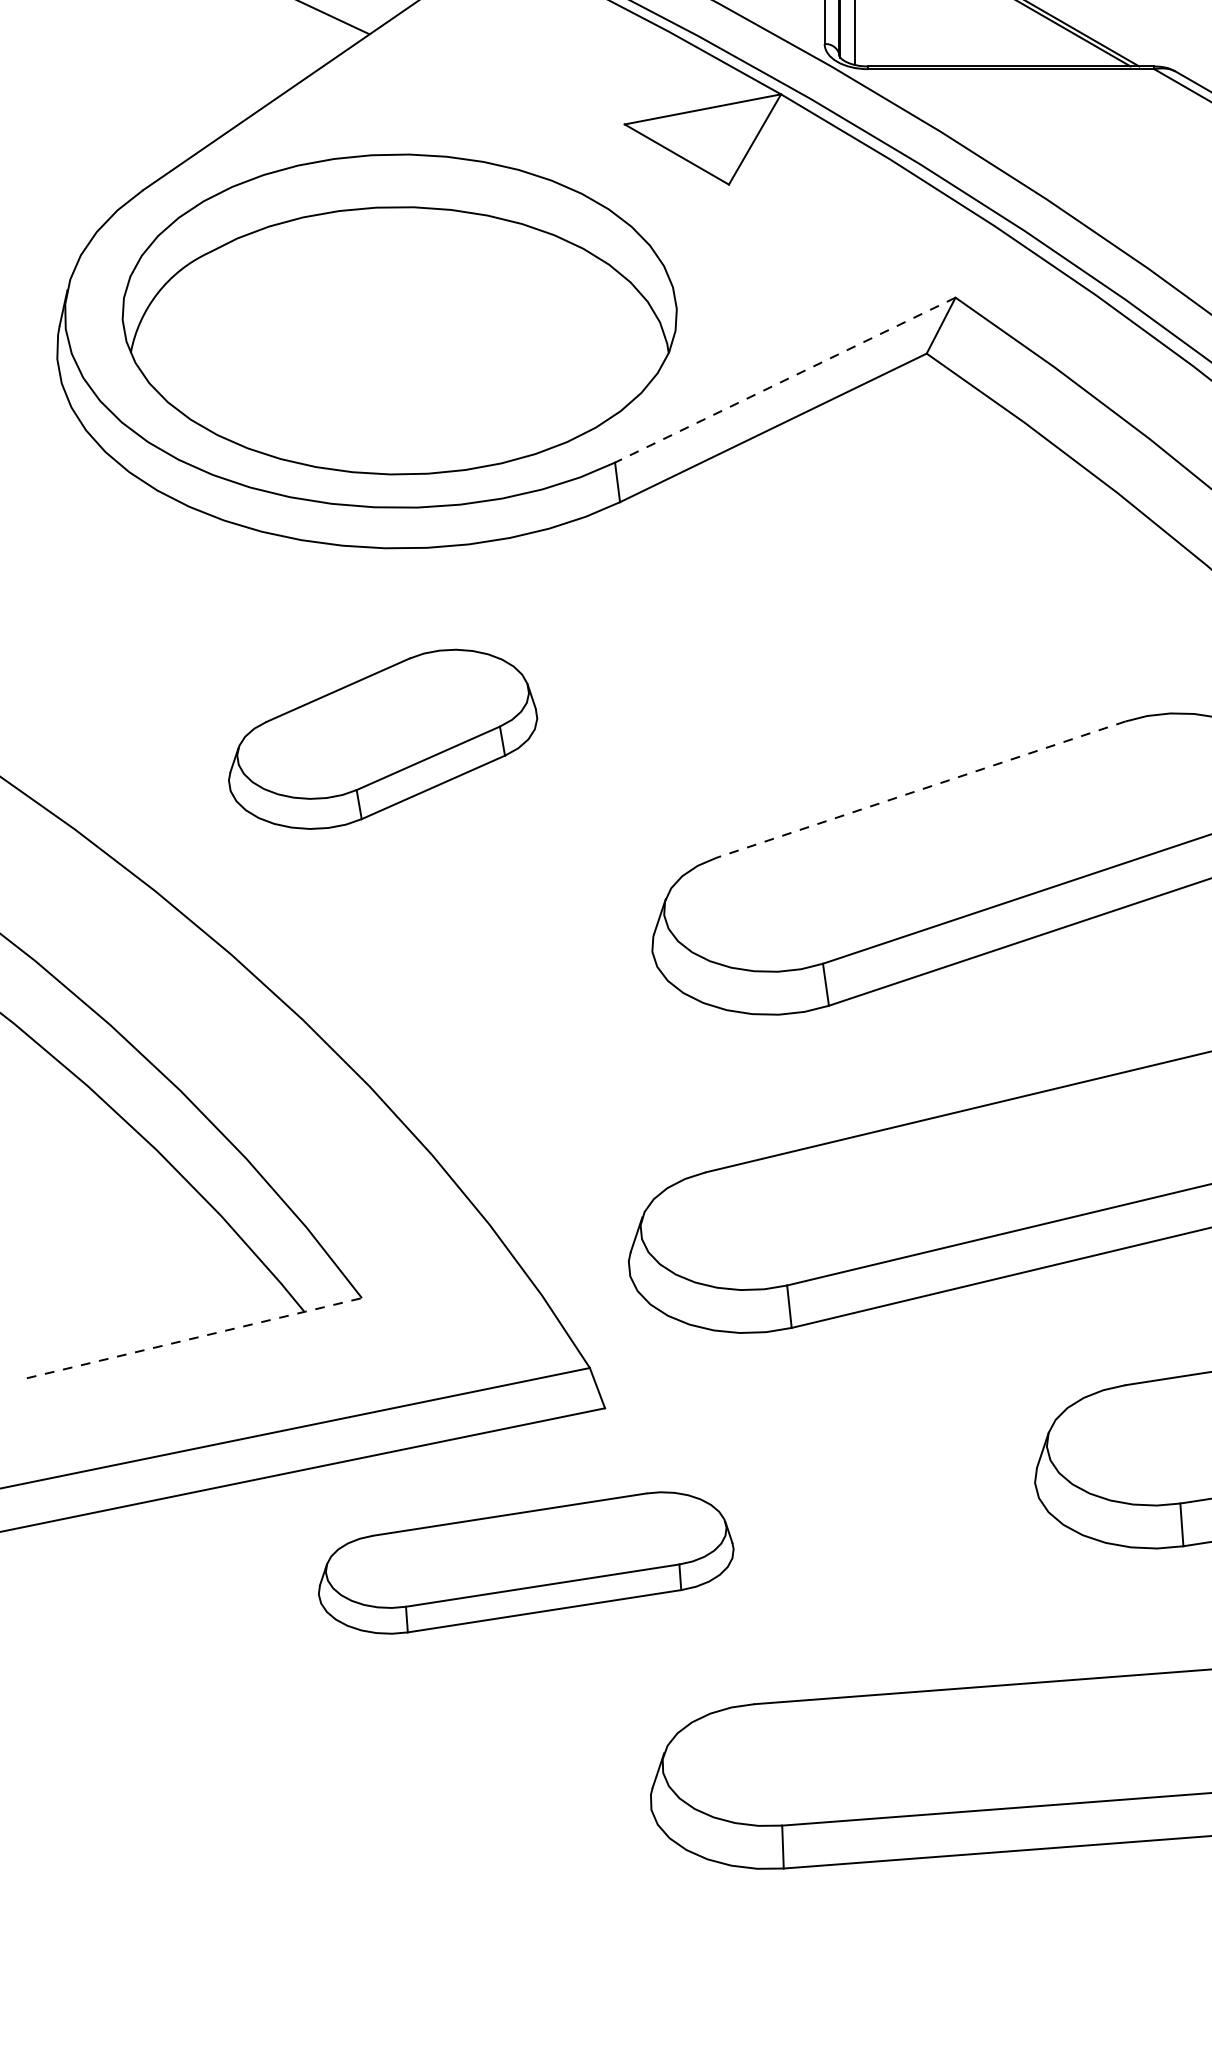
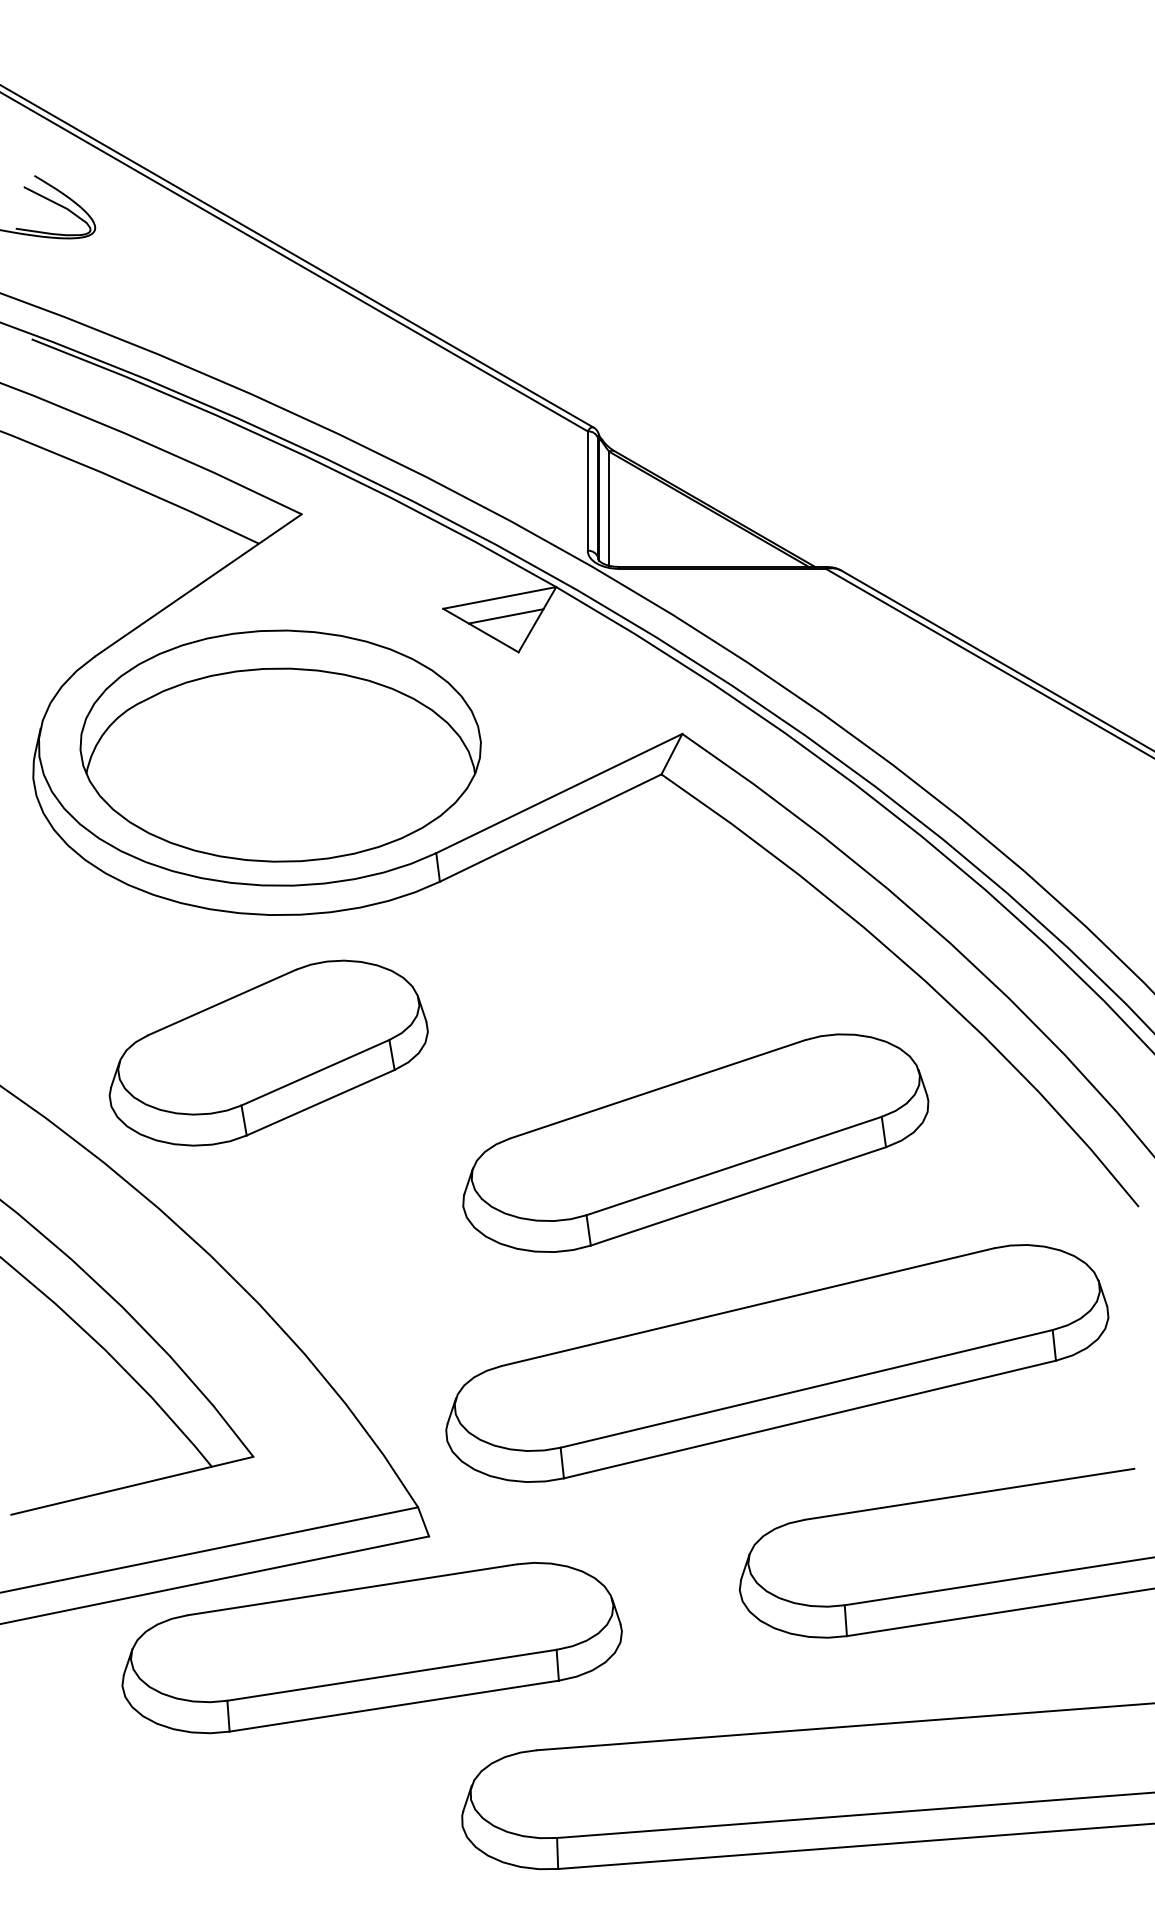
line: (710, 135) -> (505, 616), added
line: (785, 380) -> (559, 793), dashed -> solid
part: (382, 738) -> (268, 1052), size x1.43
line: (921, 789) -> (657, 1089), dashed -> solid
line: (194, 1337) -> (132, 1485), dashed -> solid
part: (525, 1563) -> (371, 1648), size x1.67

